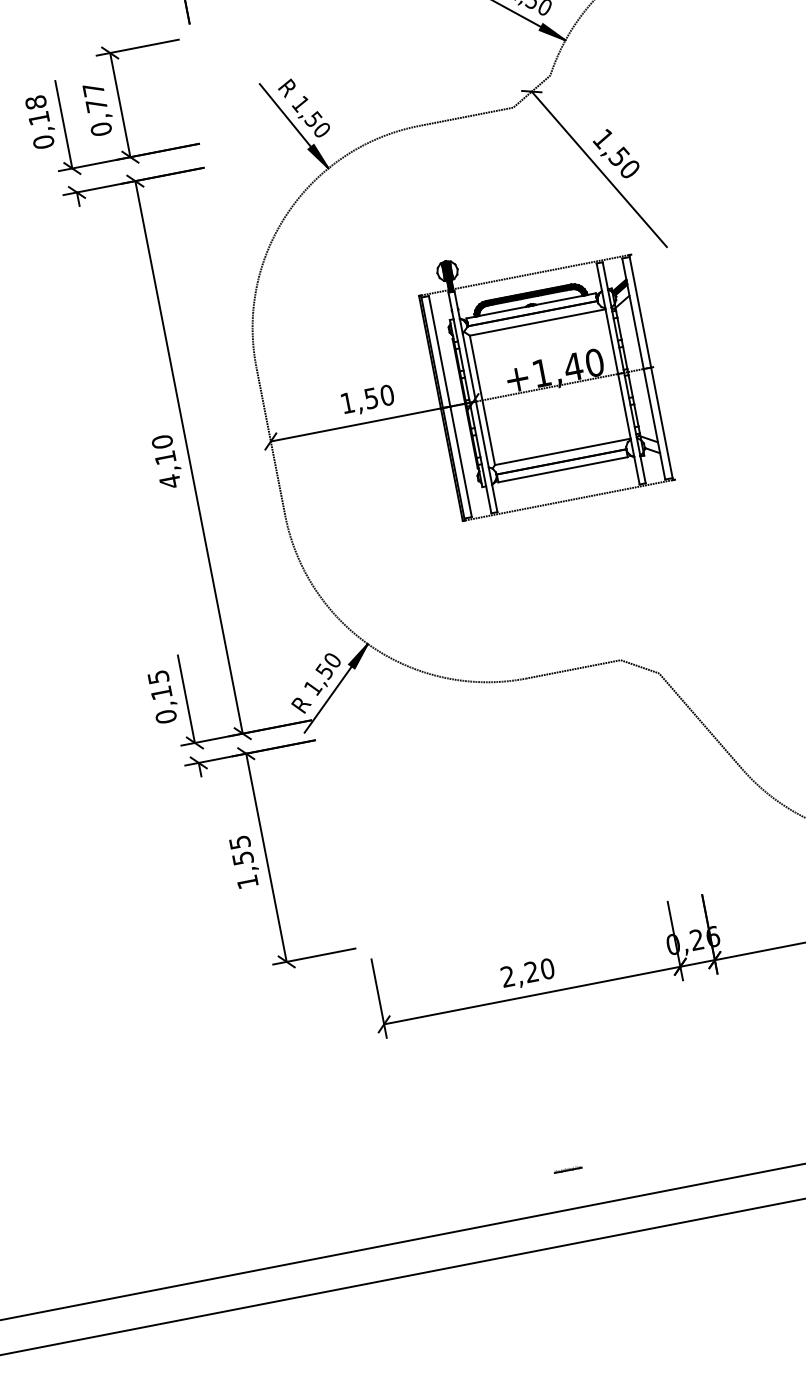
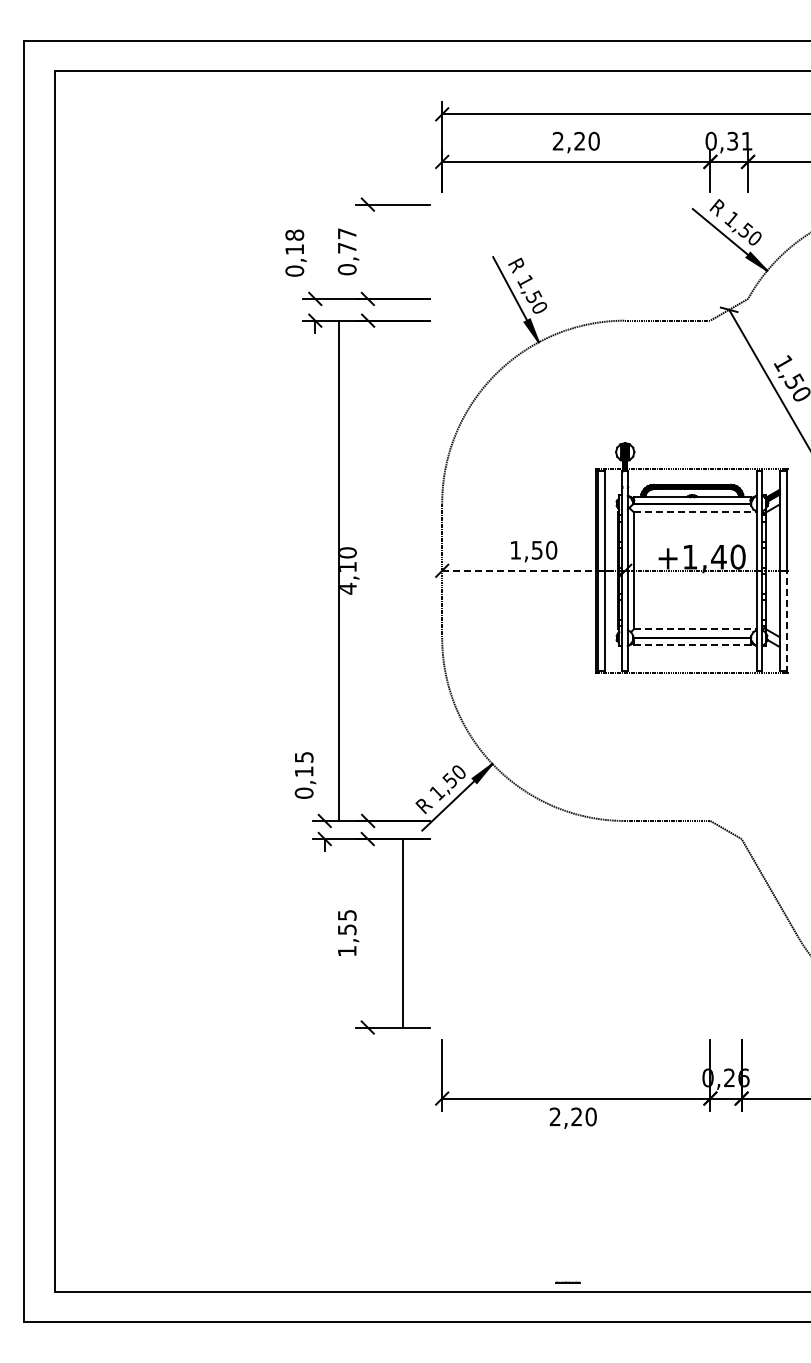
line: (119, 104) -> (367, 251), removed
line: (63, 123) -> (315, 258), removed
line: (538, 322) -> (695, 512), solid -> dashed
line: (371, 421) -> (533, 570), solid -> dashed
line: (662, 423) -> (786, 621), solid -> dashed
line: (563, 451) -> (695, 629), solid -> dashed
line: (189, 456) -> (339, 570), moved
line: (563, 470) -> (692, 645), solid -> dashed
line: (185, 698) -> (324, 780), removed
line: (266, 858) -> (402, 933), moved
text: (527, 973) -> (572, 1117), moved
line: (567, 1169) -> (567, 1282), moved

